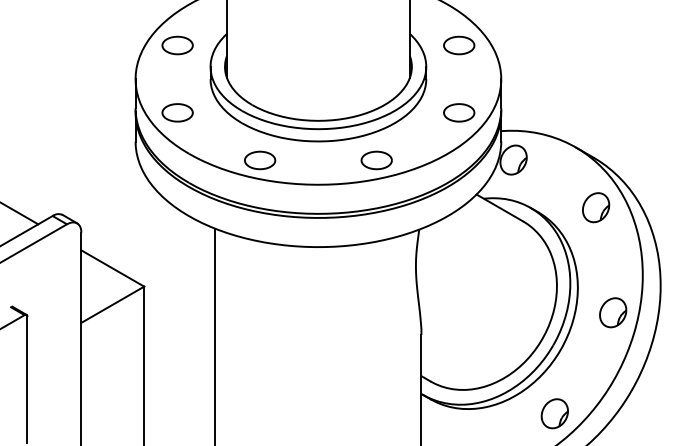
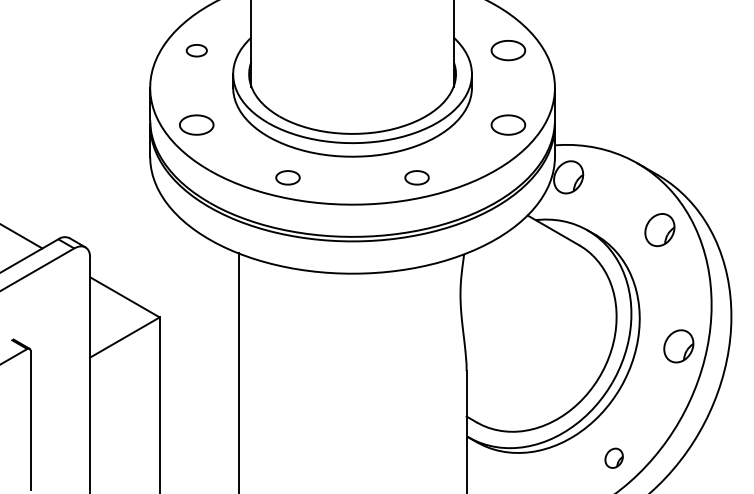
part: (177, 45) -> (196, 50), size x0.6
part: (259, 160) -> (287, 177), size x0.7
part: (376, 160) -> (416, 177), size x0.7
part: (554, 414) -> (613, 458), size x0.6

